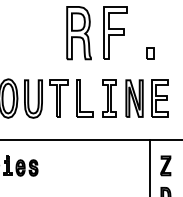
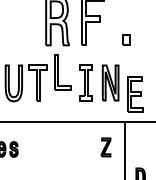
part: (84, 98) -> (62, 72), moved
part: (159, 98) -> (134, 94), moved
part: (165, 165) -> (105, 147), moved

